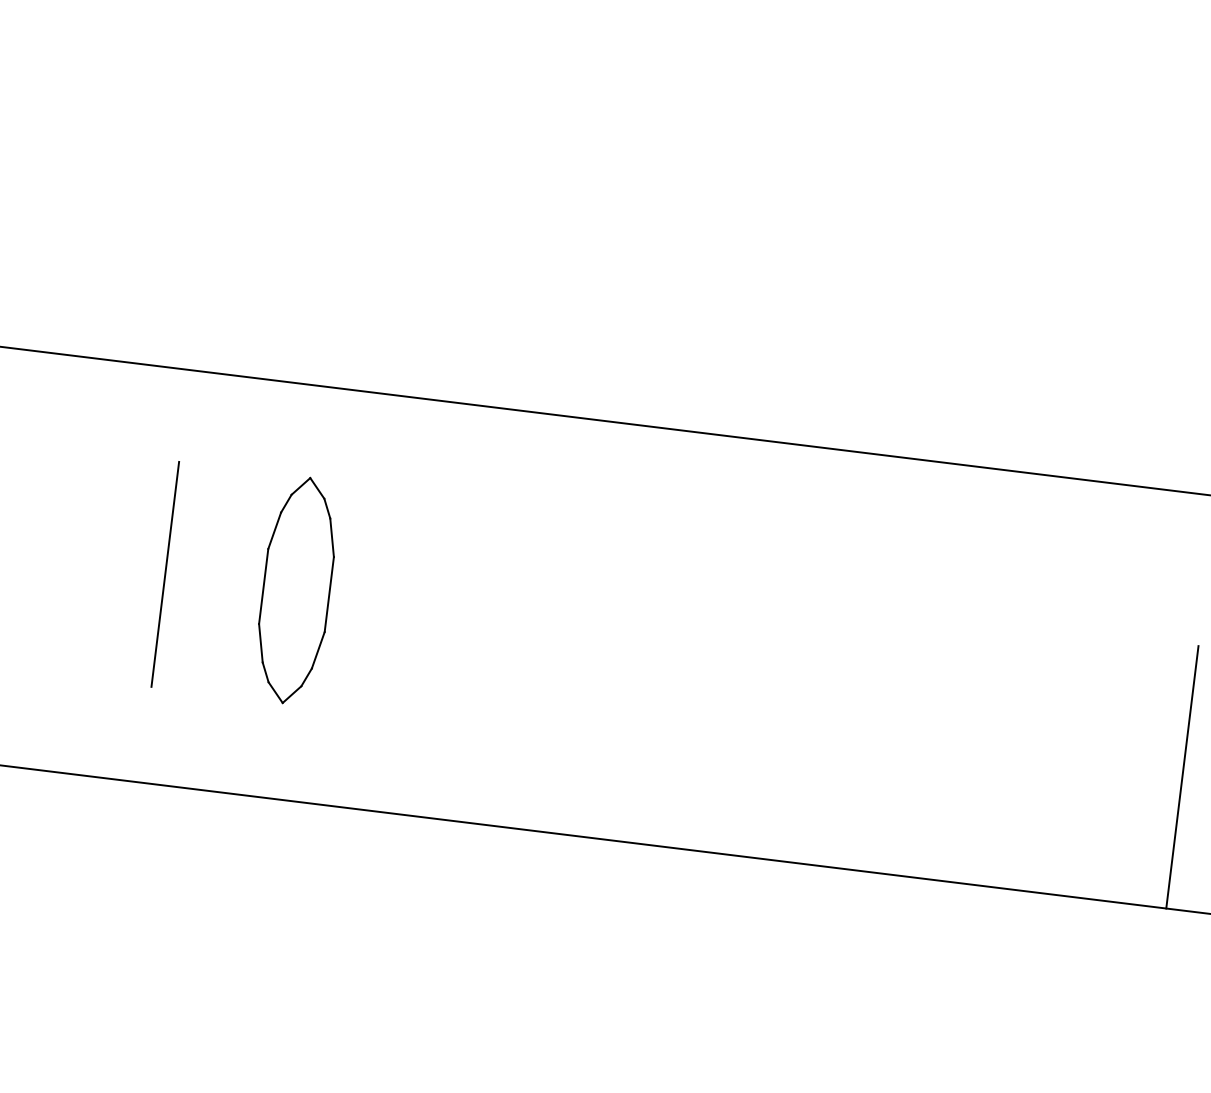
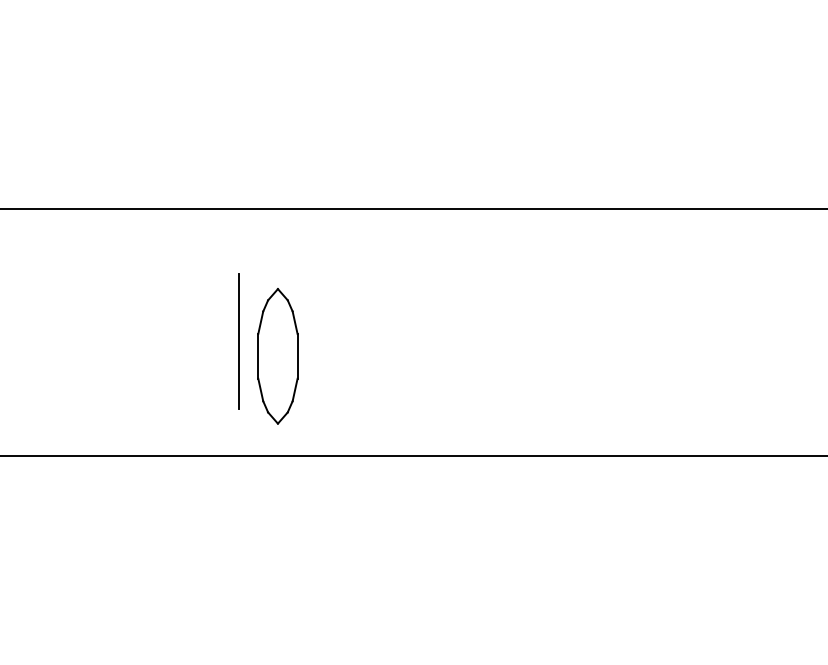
line: (163, 574) -> (238, 341), moved
part: (295, 590) -> (277, 356), moved
line: (1182, 775) -> (810, 376), removed

